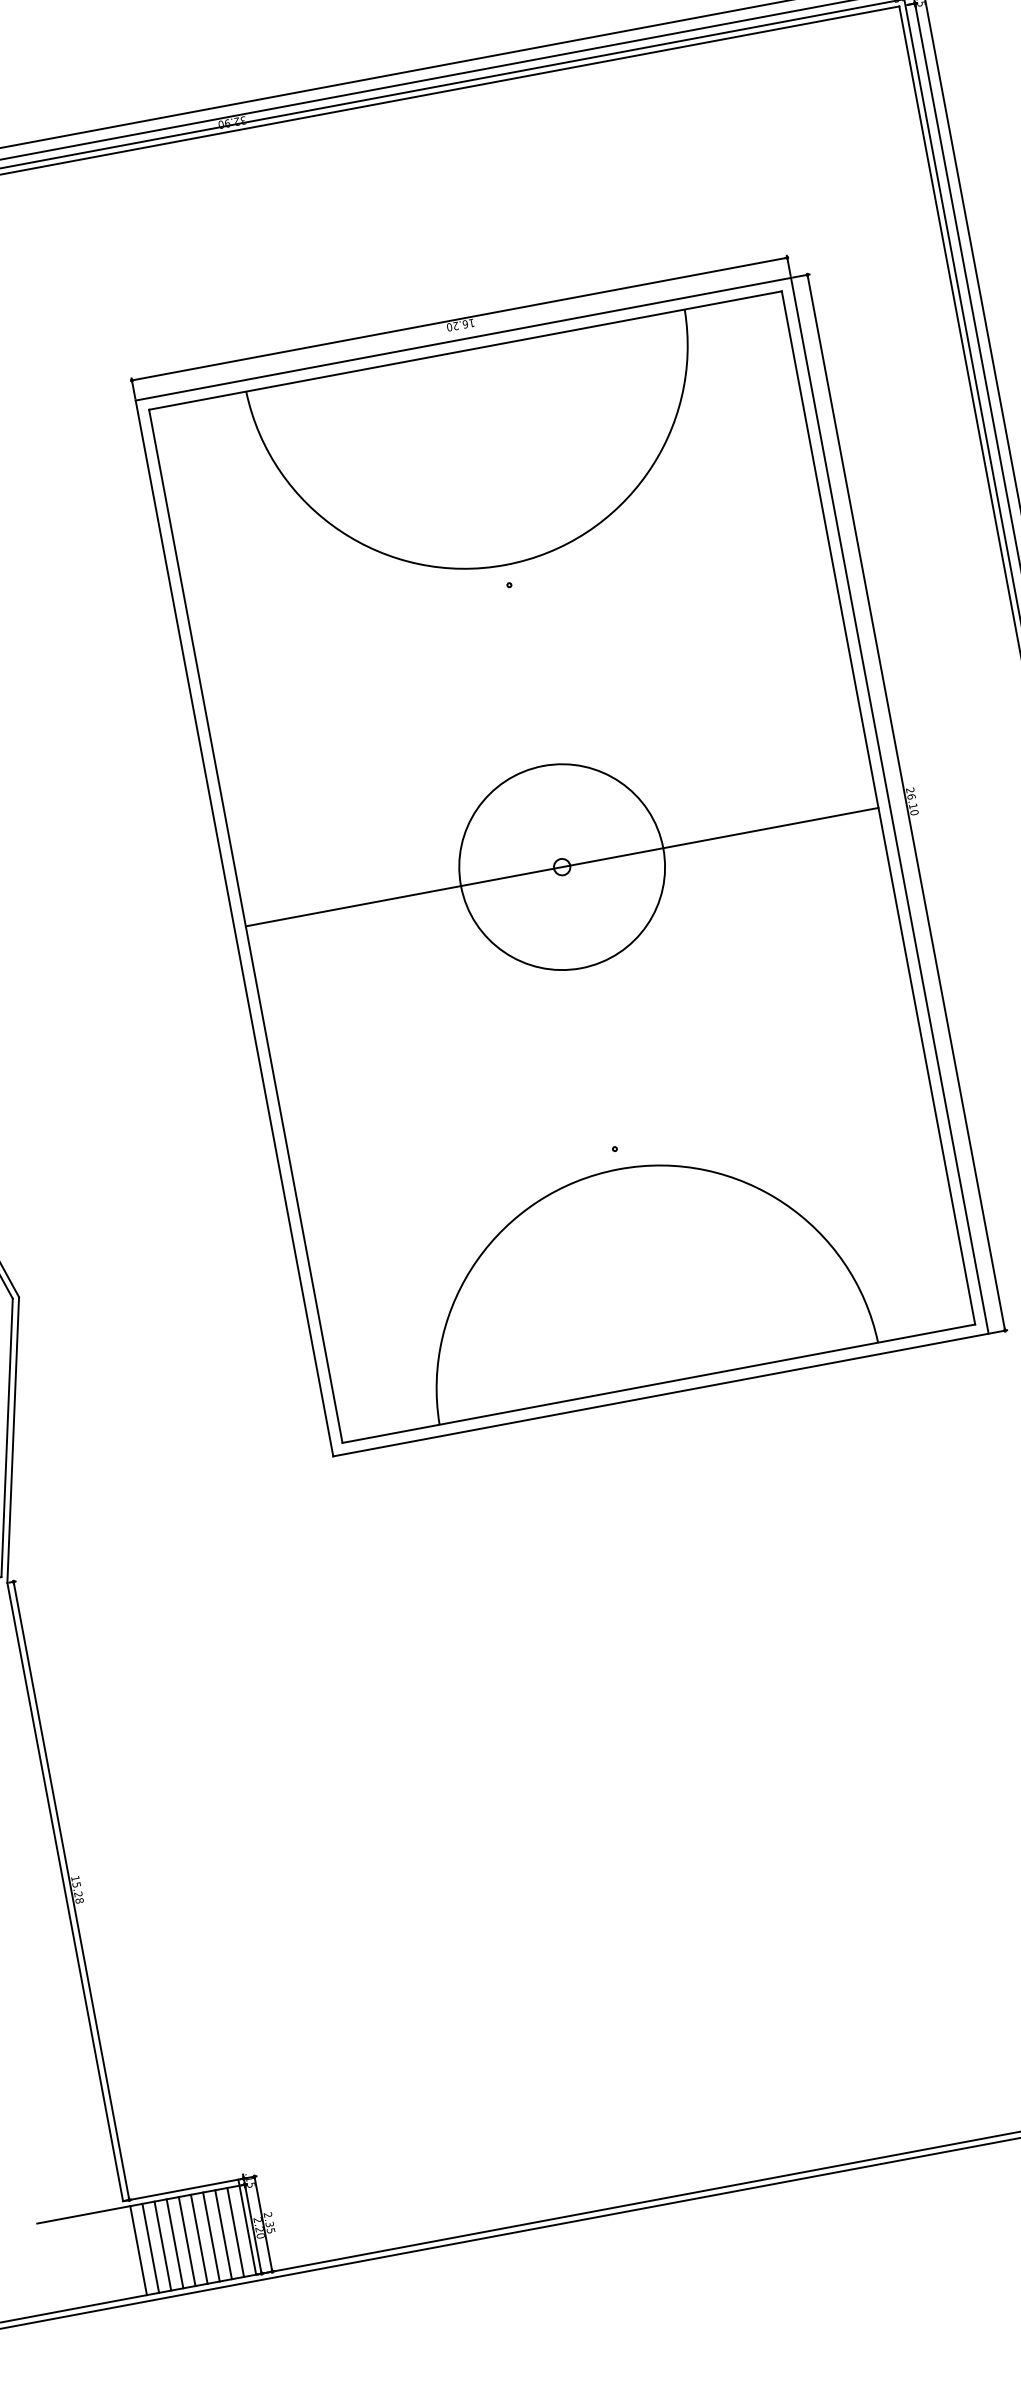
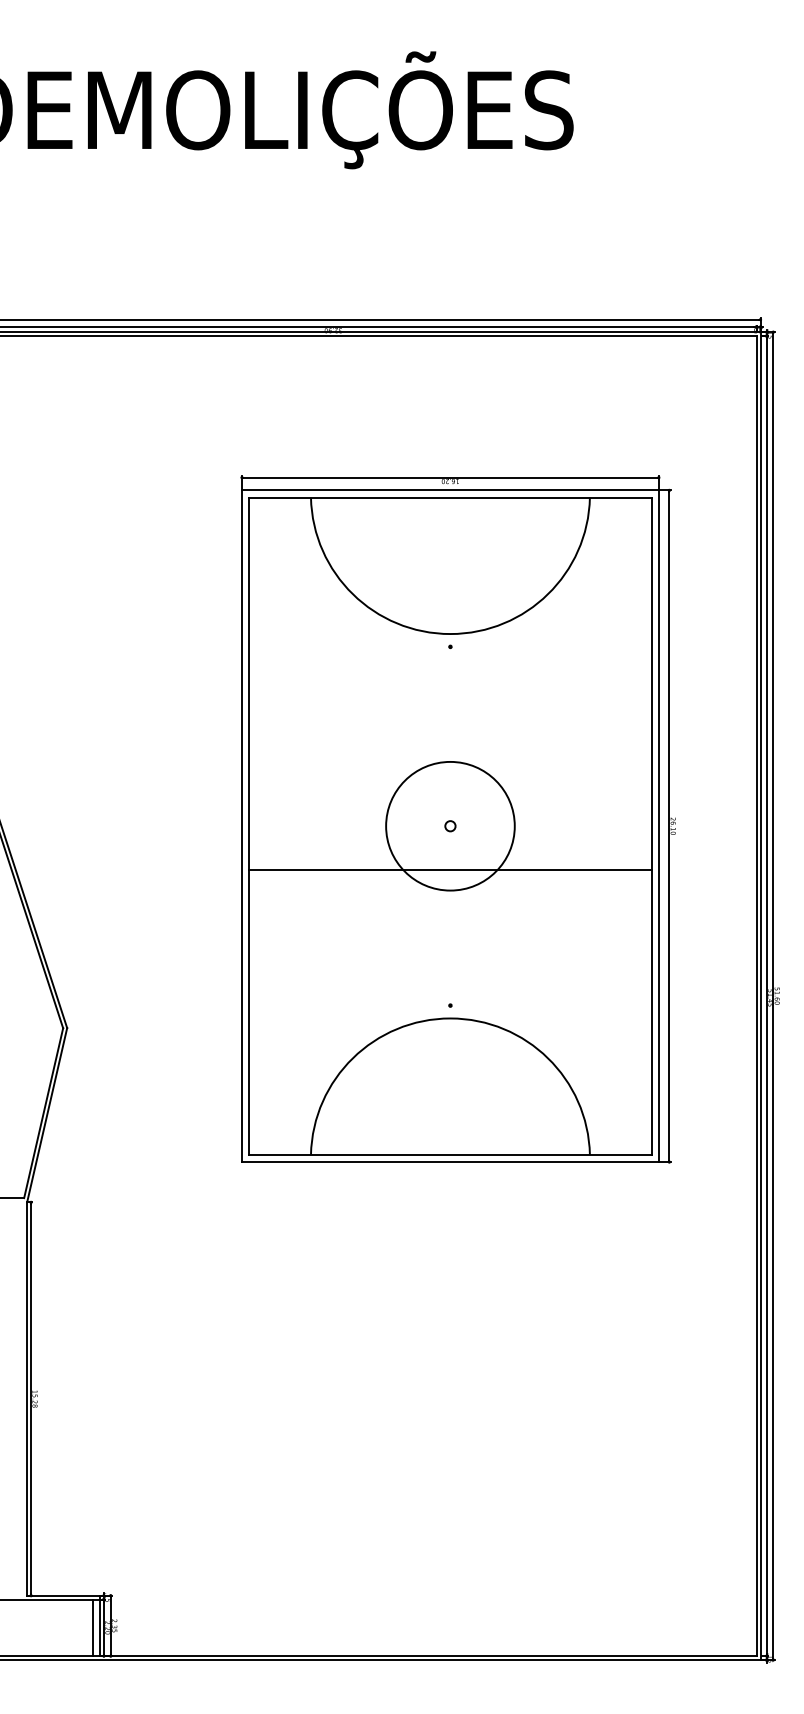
line: (562, 867) -> (450, 870), moved
line: (224, 2234) -> (85, 1627), removed
line: (211, 2236) -> (77, 1627), removed
line: (199, 2238) -> (69, 1627), removed
line: (186, 2241) -> (61, 1627), removed
line: (175, 2243) -> (54, 1627), removed
line: (162, 2245) -> (46, 1627), removed
line: (150, 2247) -> (38, 1627), removed
line: (139, 2249) -> (31, 1627), removed

